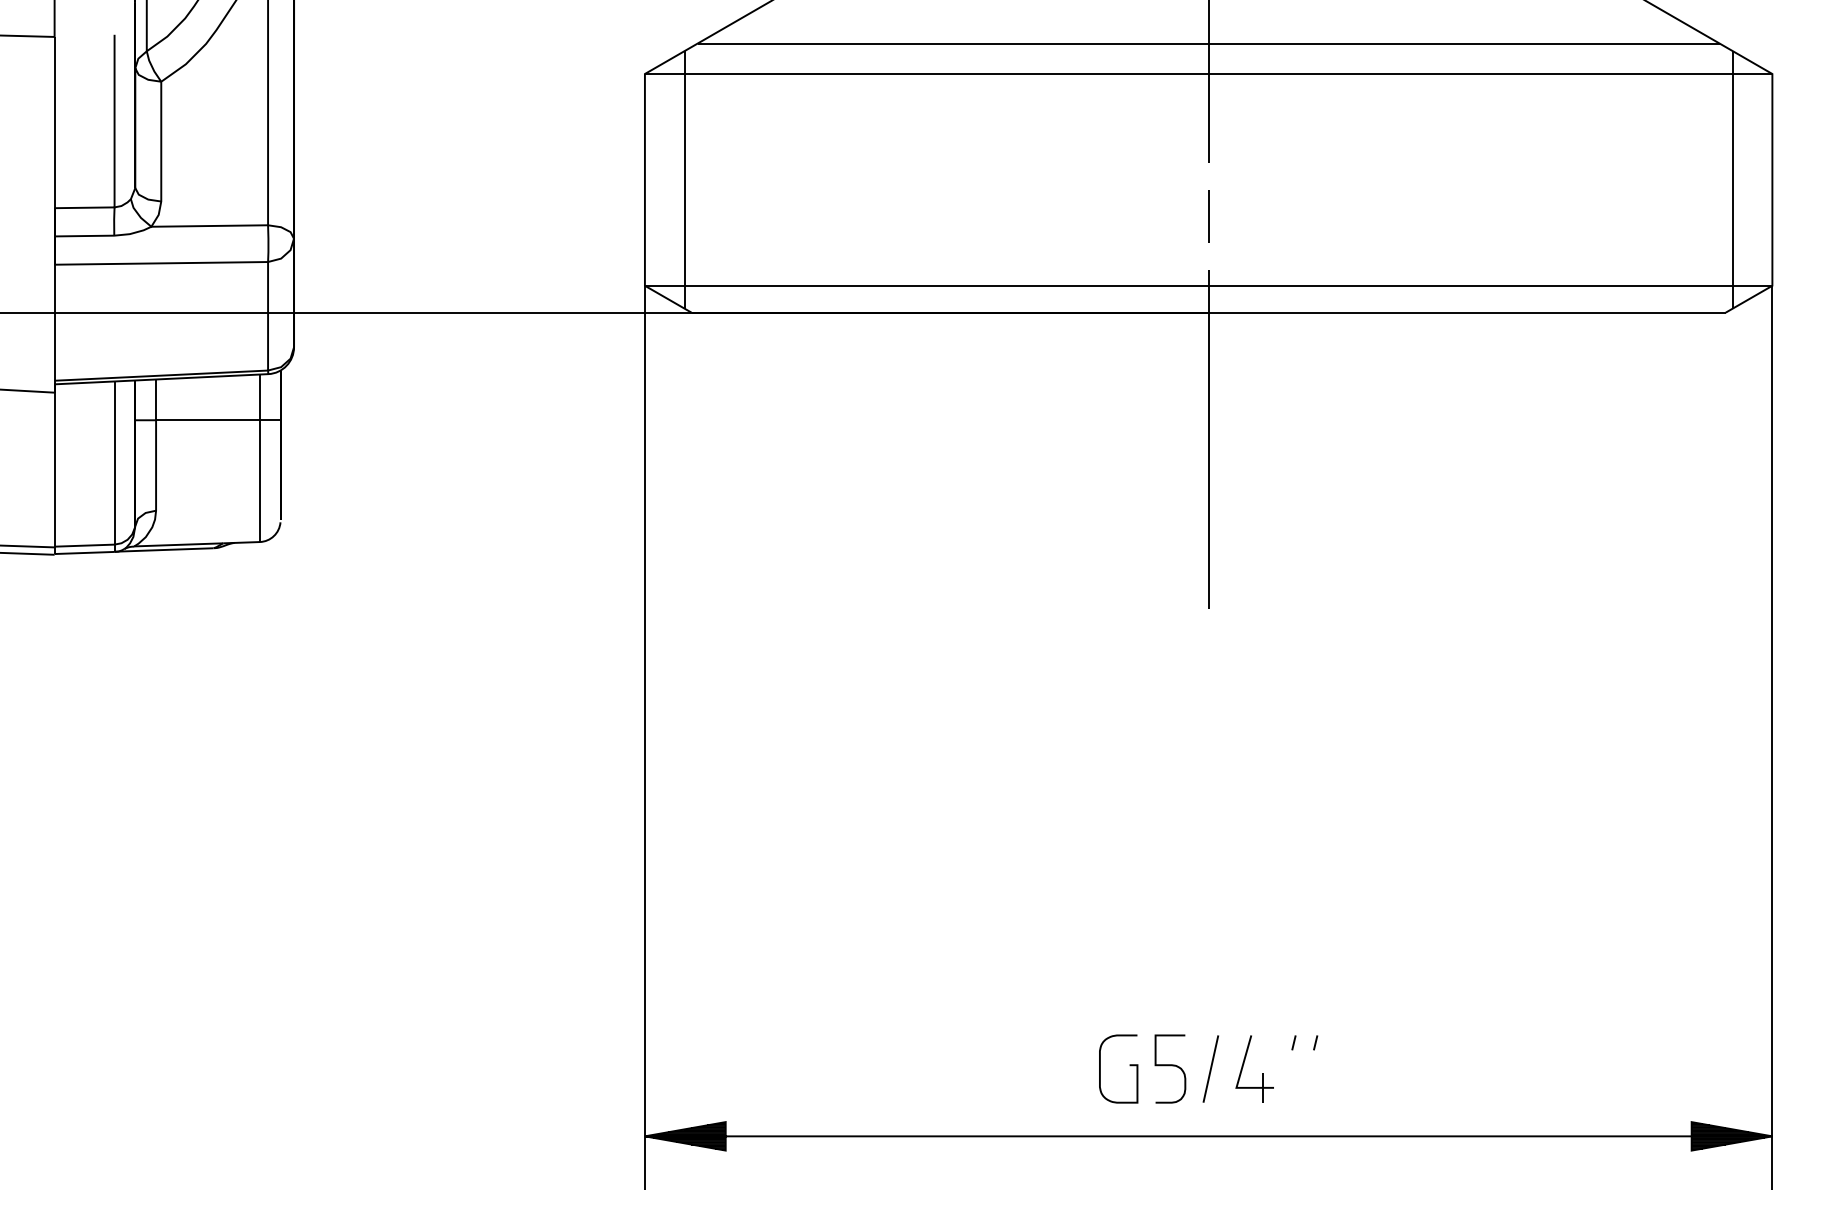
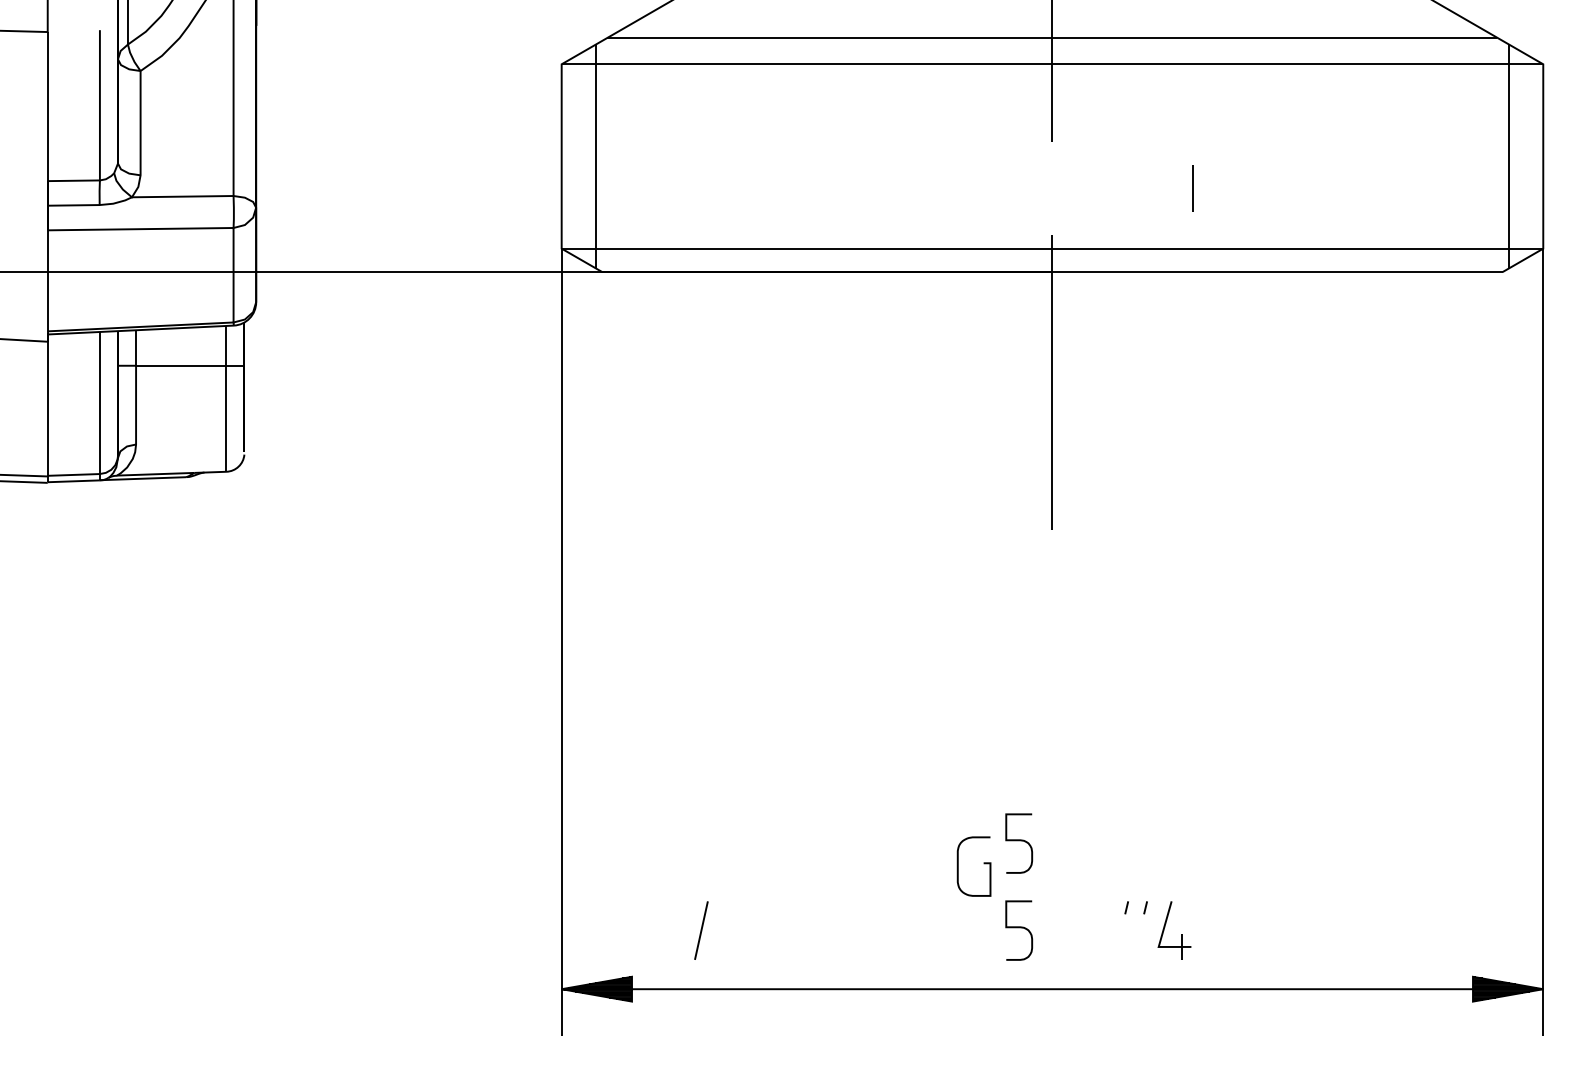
line: (1207, 216) -> (1192, 188), moved
curve: (1170, 966) -> (1019, 841), added
curve: (1129, 1065) -> (983, 863), moved
line: (1210, 1068) -> (701, 930), moved
part: (1262, 1073) -> (1181, 934), moved

